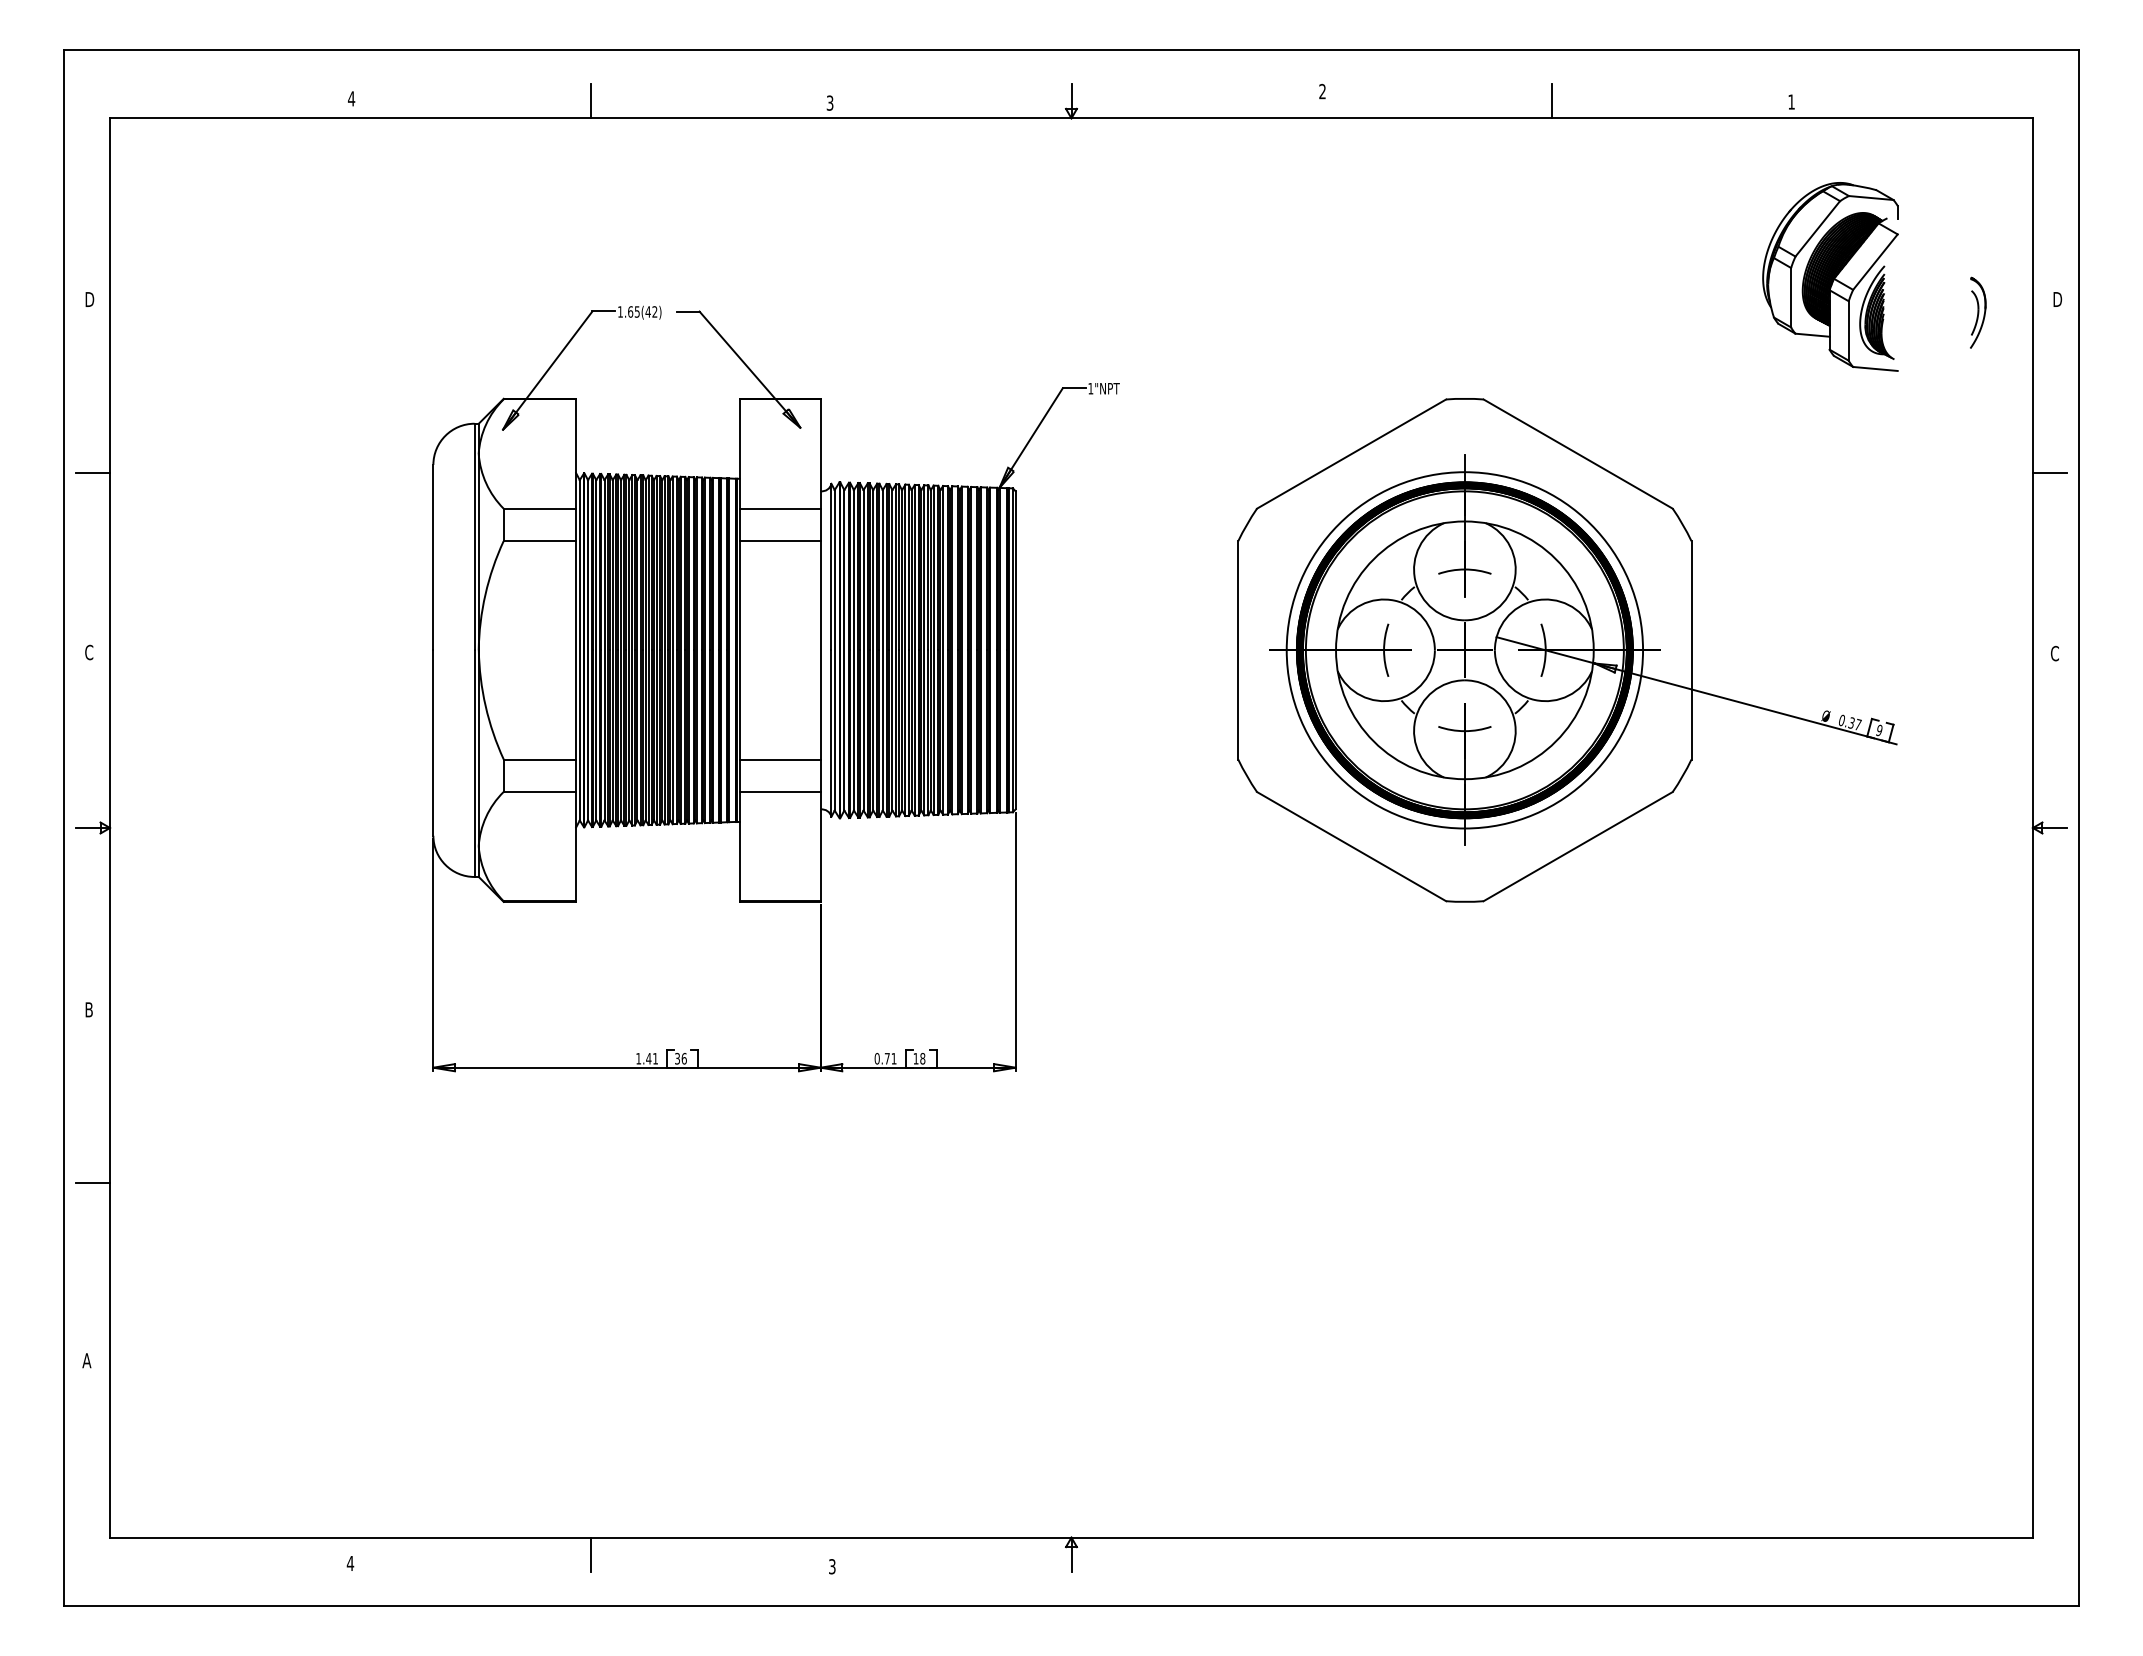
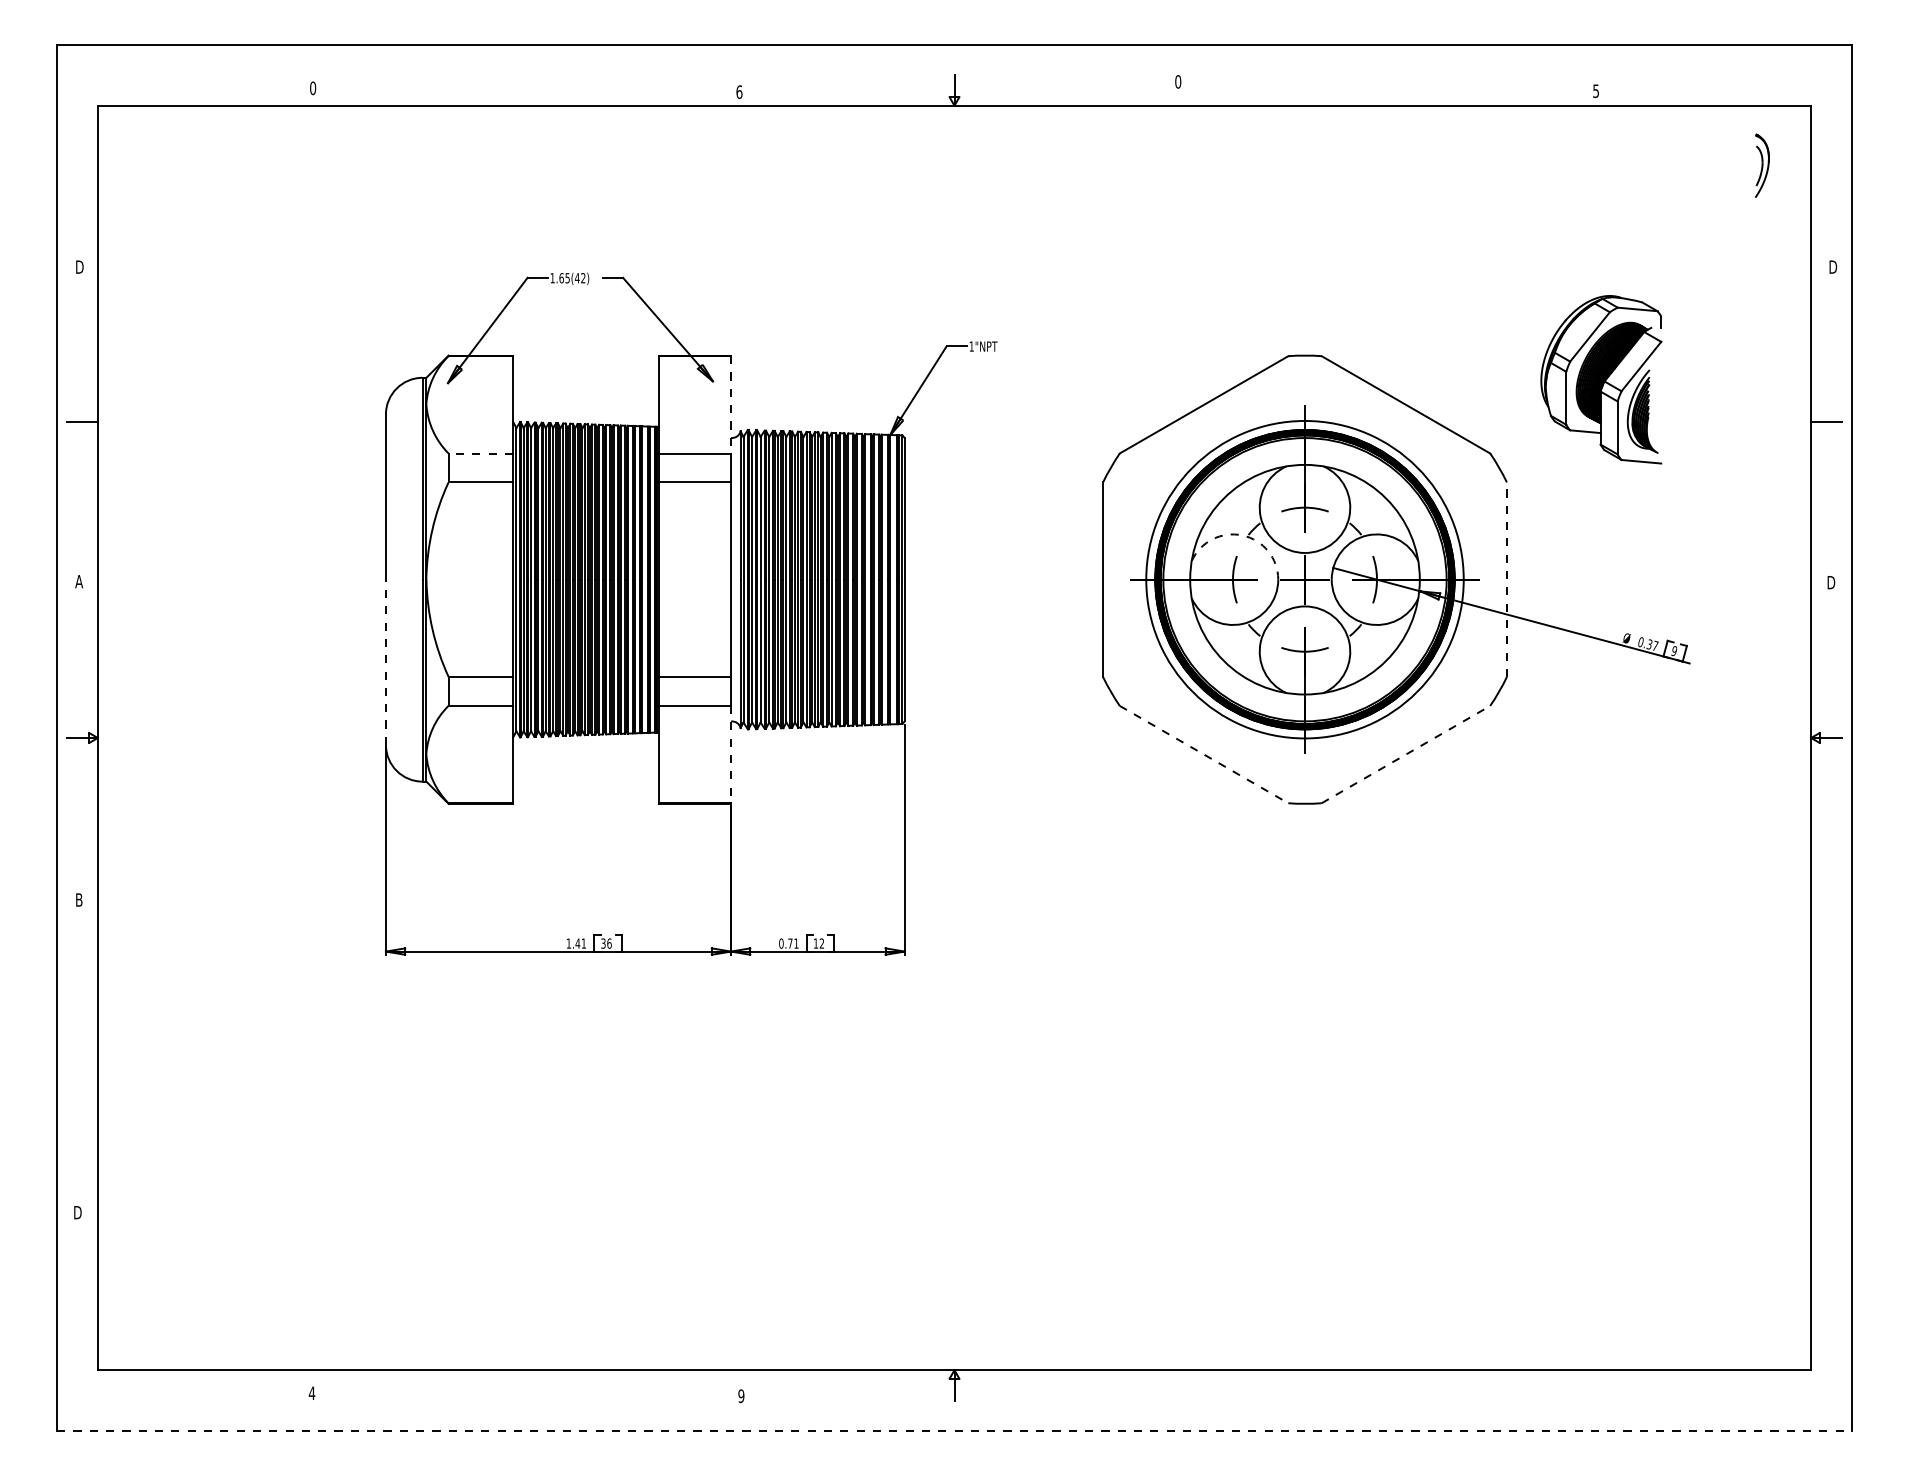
text: (1322, 91) -> (1178, 81), 2 -> 0
text: (351, 98) -> (312, 88), 4 -> 0
line: (590, 101) -> (525, 90), removed
line: (1552, 101) -> (1383, 90), removed
text: (1791, 101) -> (1596, 90), 1 -> 5
text: (829, 102) -> (738, 91), 3 -> 6
part: (1830, 276) -> (1601, 379), moved
part: (1978, 312) -> (1762, 165), moved
line: (820, 454) -> (730, 405), solid -> dashed
line: (539, 508) -> (480, 453), solid -> dashed
arc: (1394, 600) -> (1242, 535), solid -> dashed
line: (1691, 649) -> (1506, 578), solid -> dashed
text: (88, 652) -> (78, 581), C -> A
text: (2054, 653) -> (1830, 582), C -> D
line: (433, 743) -> (386, 662), solid -> dashed
line: (820, 846) -> (730, 754), solid -> dashed
line: (1352, 846) -> (1204, 754), solid -> dashed
line: (1578, 846) -> (1406, 754), solid -> dashed
text: (922, 1058) -> (821, 943), 18 -> 12
line: (92, 1182) -> (82, 1053), removed
text: (86, 1360) -> (76, 1212), A -> D
line: (590, 1554) -> (525, 1385), removed
text: (831, 1566) -> (740, 1396), 3 -> 9
line: (1071, 1606) -> (954, 1431), solid -> dashed

